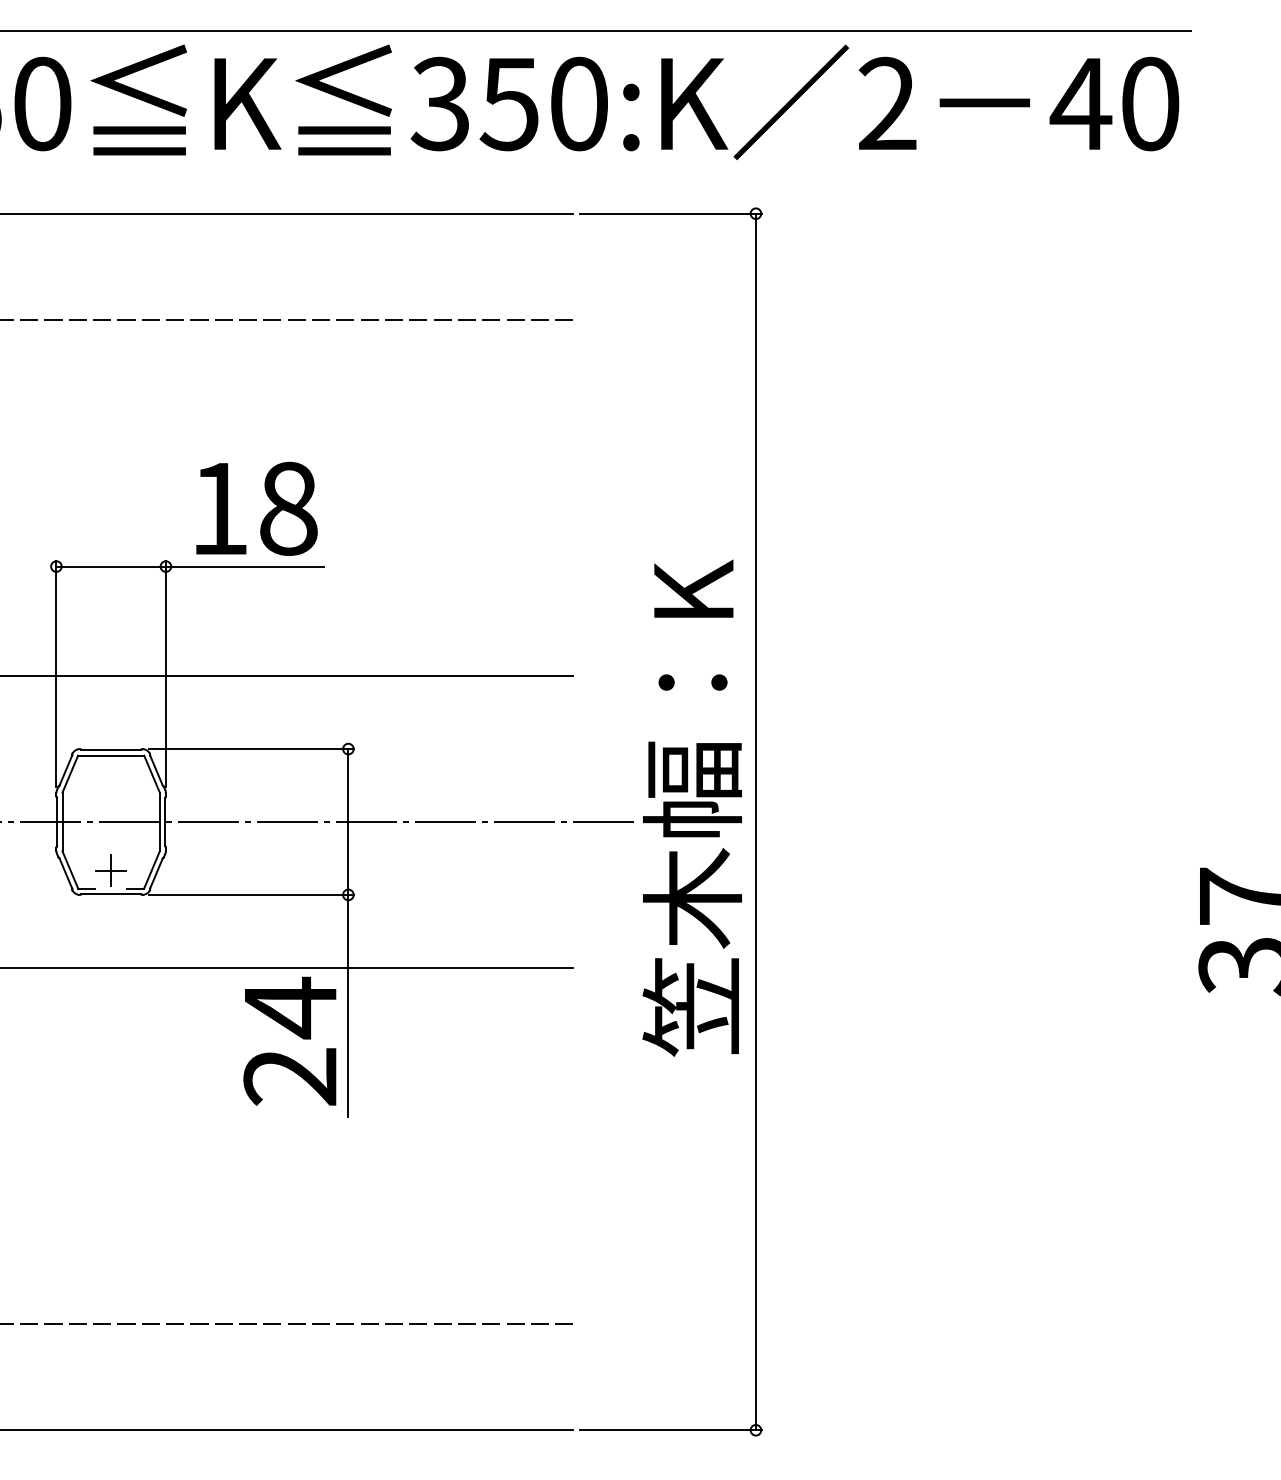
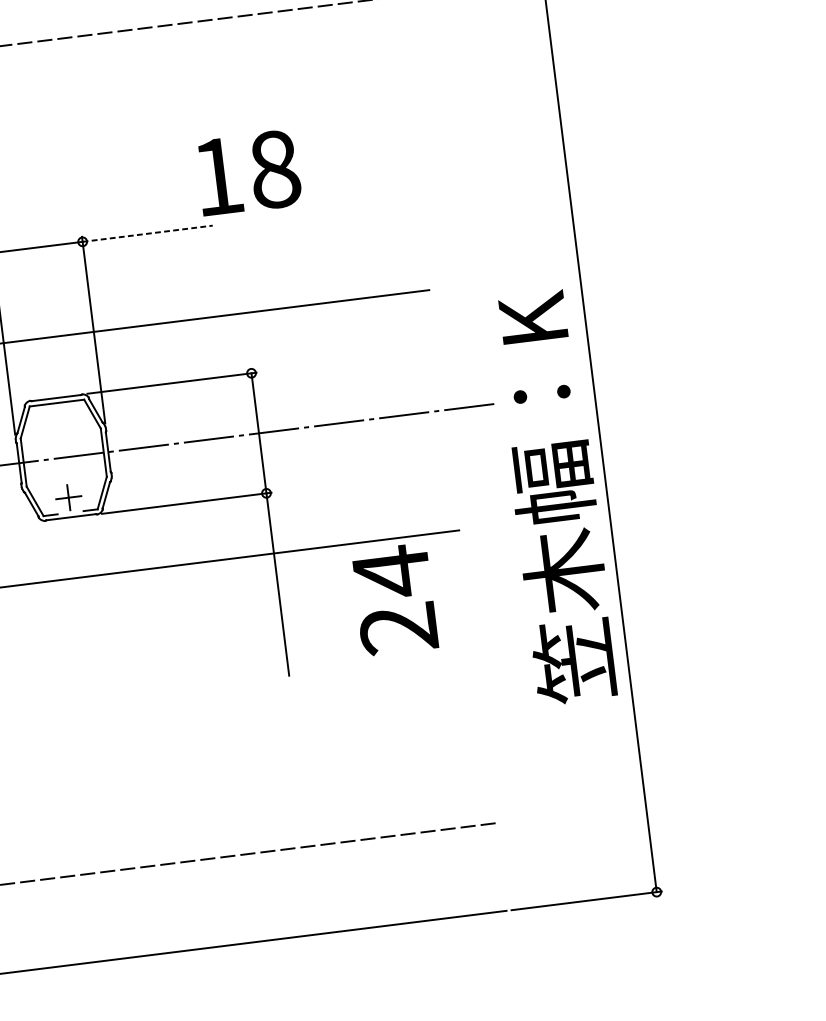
text: (256, 508) -> (248, 172), moved
line: (245, 566) -> (148, 233), solid -> dashed
text: (691, 807) -> (553, 497), moved
text: (289, 1040) -> (394, 599), moved

